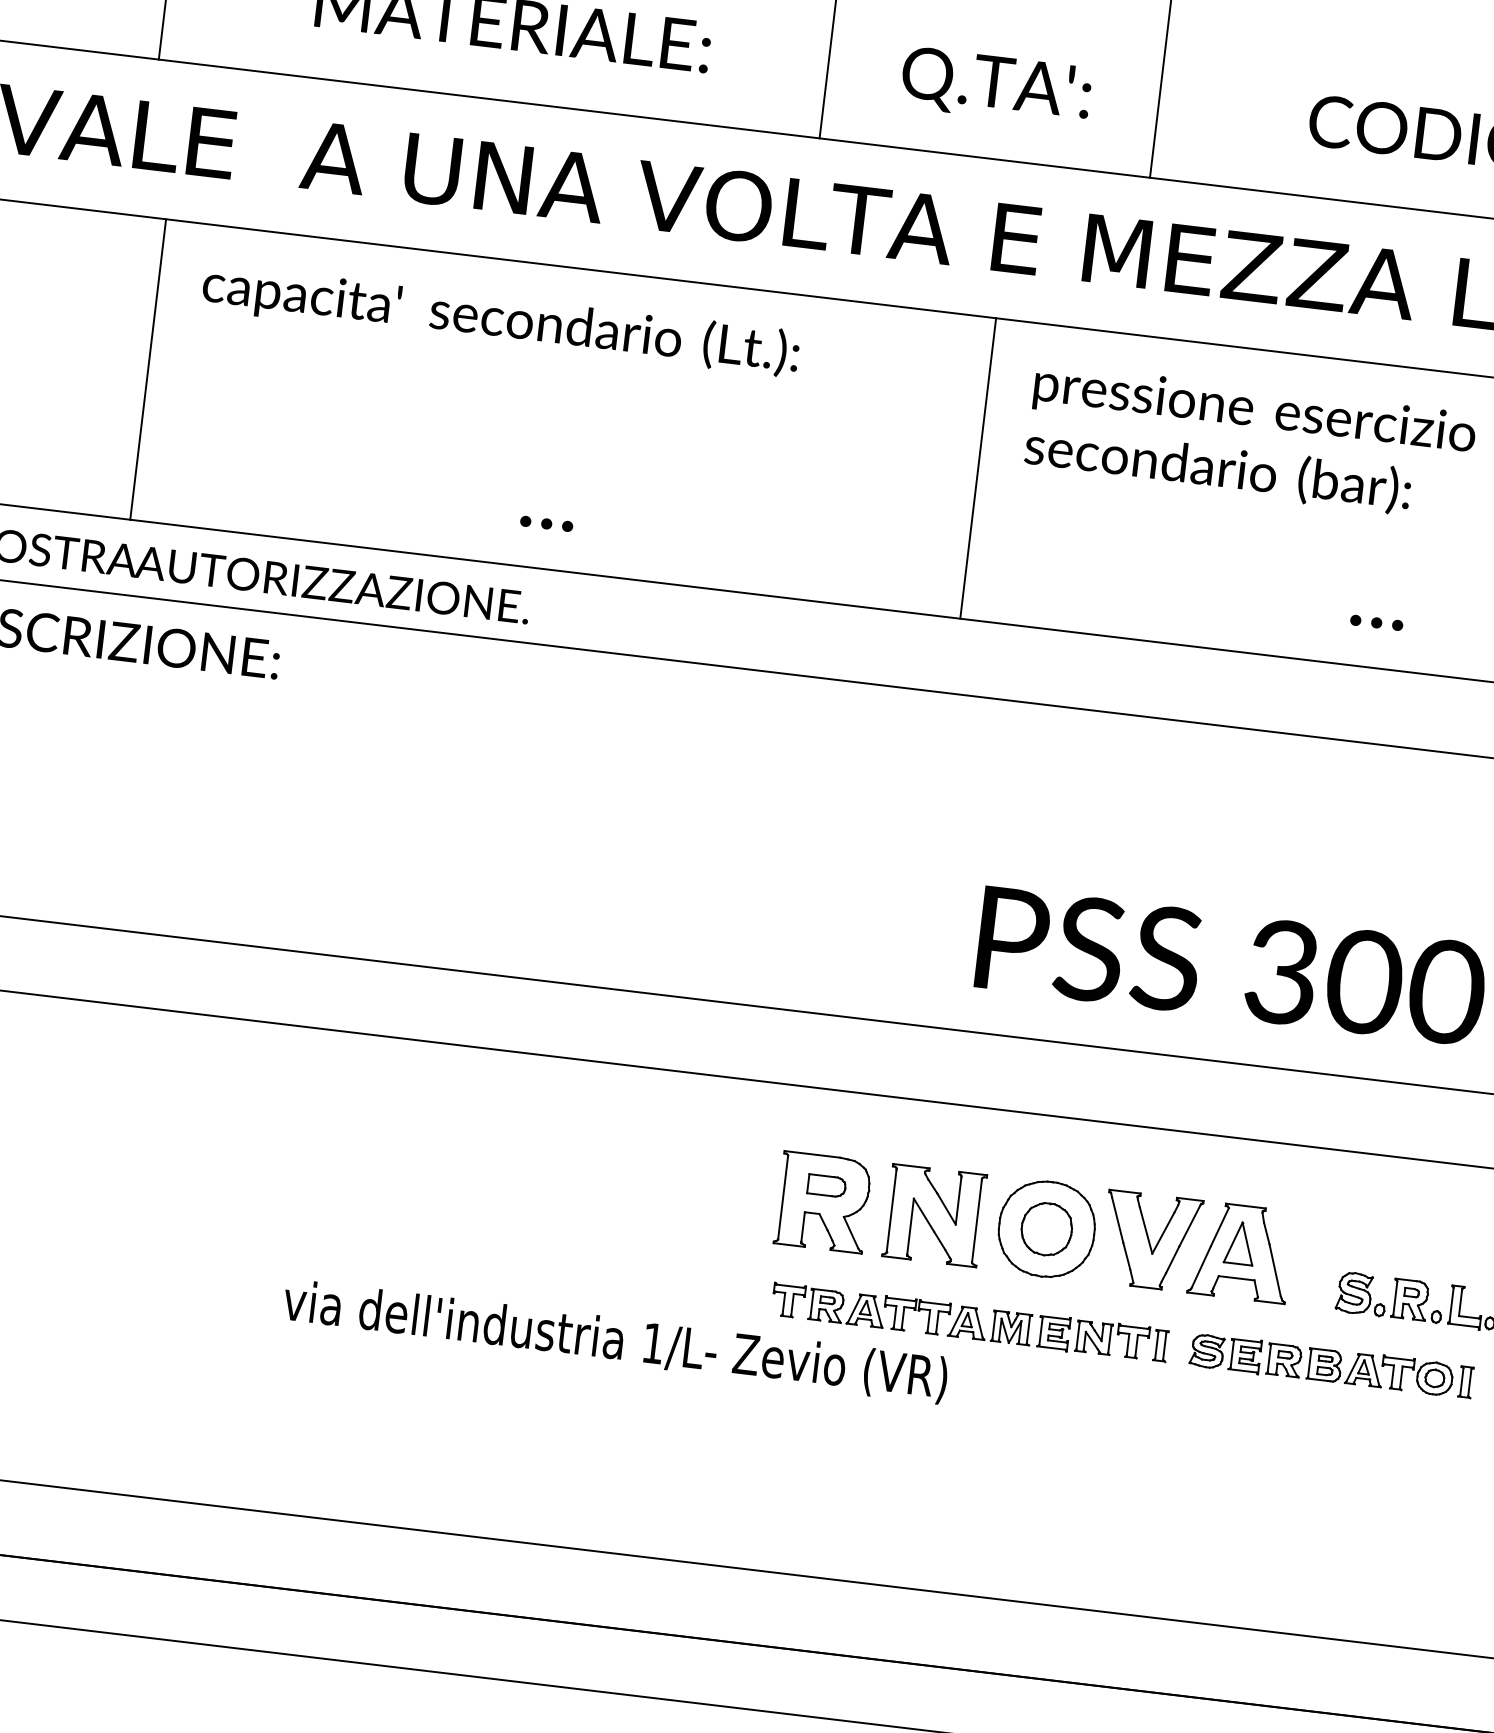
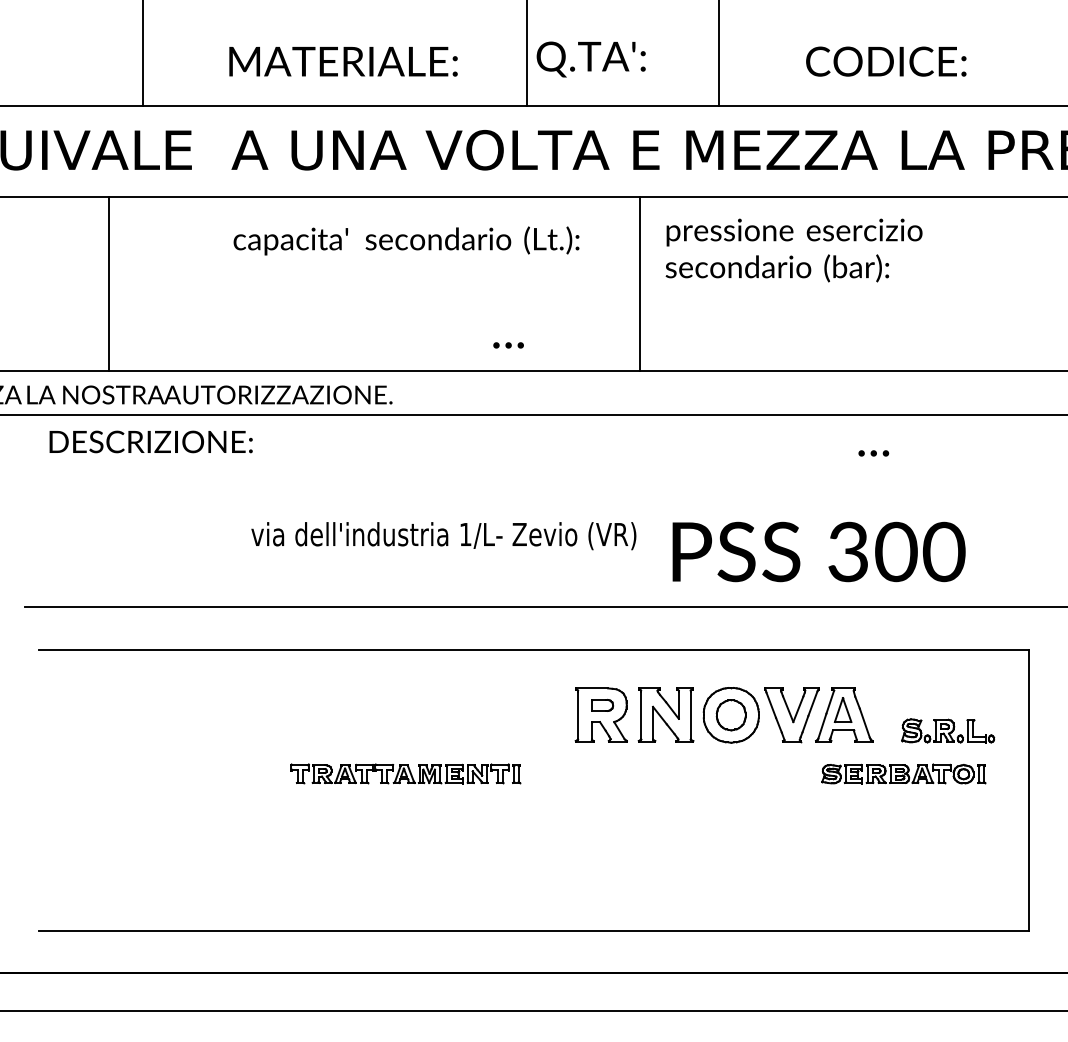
text: (994, 86) -> (590, 59), moved
text: (500, 319) -> (406, 240), moved
line: (147, 368) -> (108, 283), moved
text: (546, 524) -> (508, 345), moved
text: (1376, 622) -> (873, 453), moved
part: (969, 1321) -> (405, 773), moved
text: (614, 1342) -> (443, 536), moved

